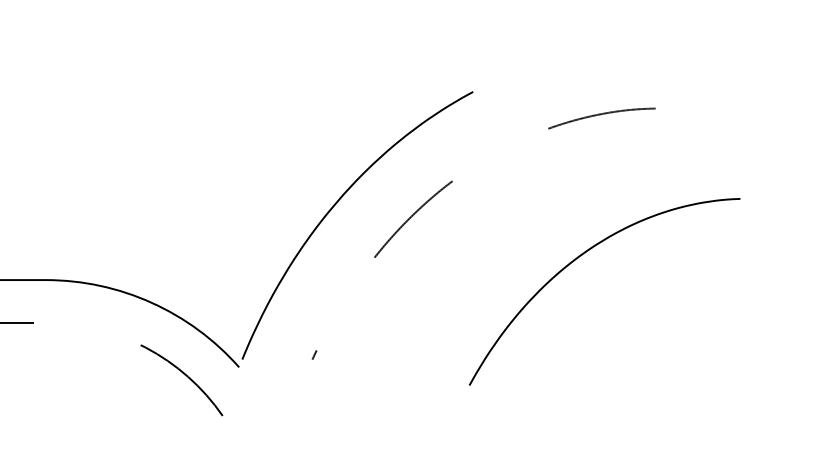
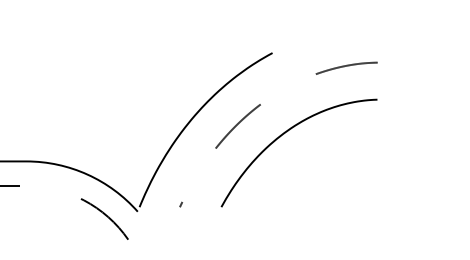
curve: (579, 259) -> (284, 134), moved

